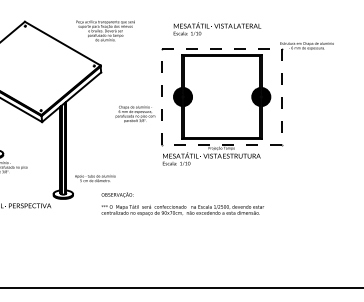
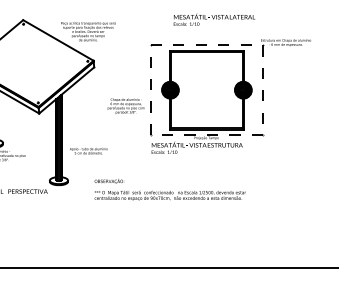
text: (217, 28) -> (214, 19), moved
text: (105, 30) -> (88, 31), moved
text: (95, 178) -> (88, 151), moved

